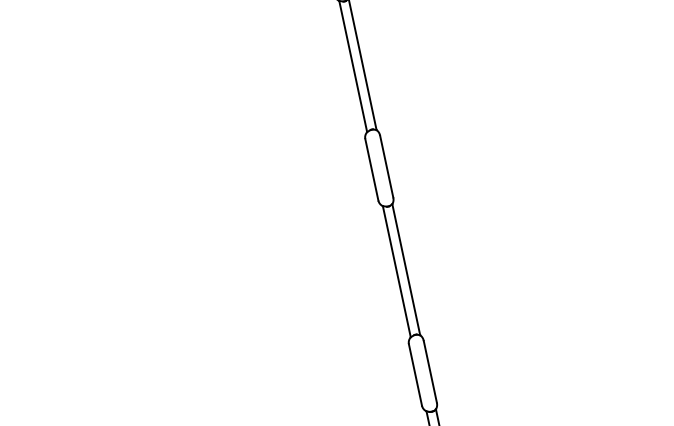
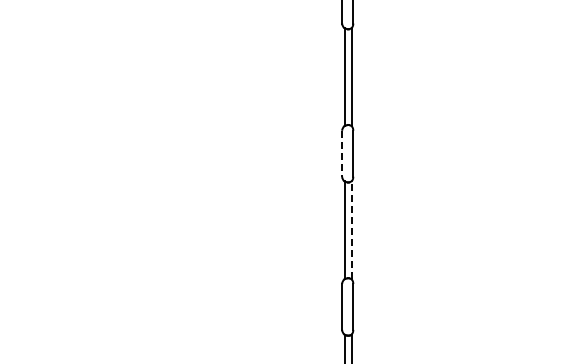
line: (372, 169) -> (342, 153), solid -> dashed
line: (406, 269) -> (351, 230), solid -> dashed

